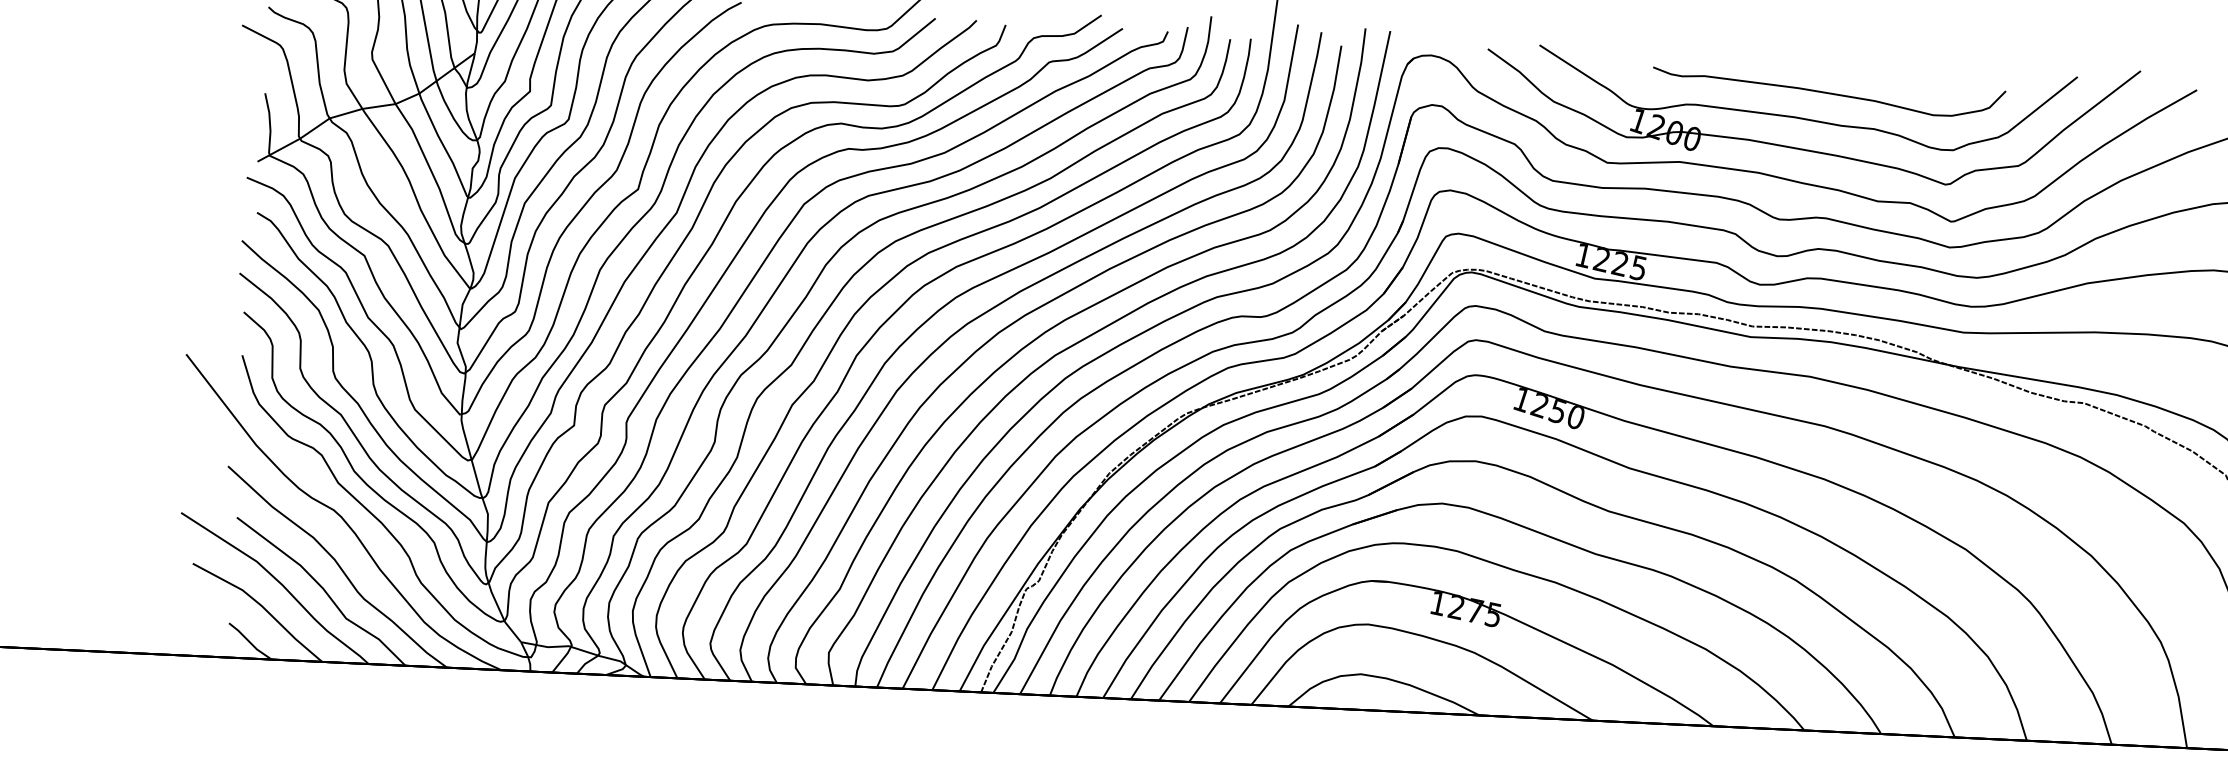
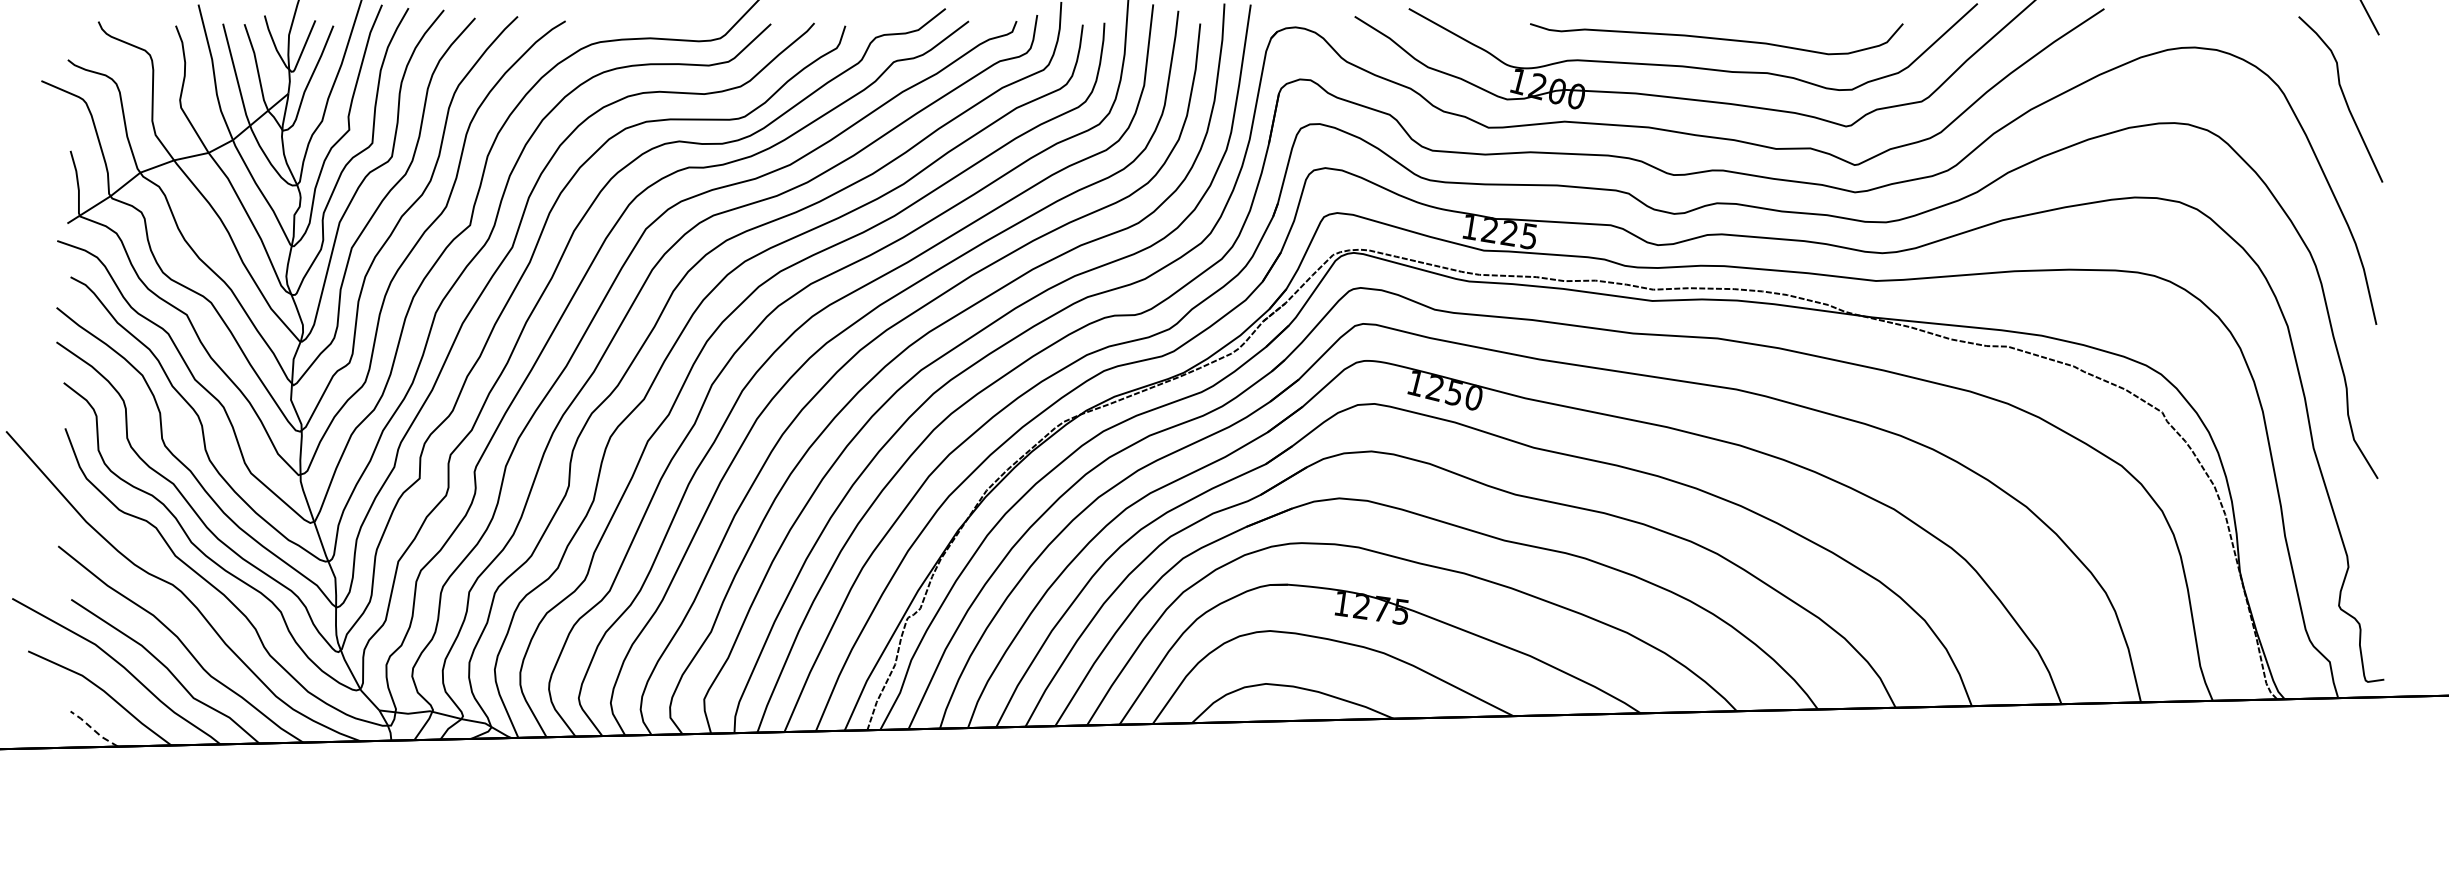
line: (249, 641) -> (93, 729), solid -> dashed

